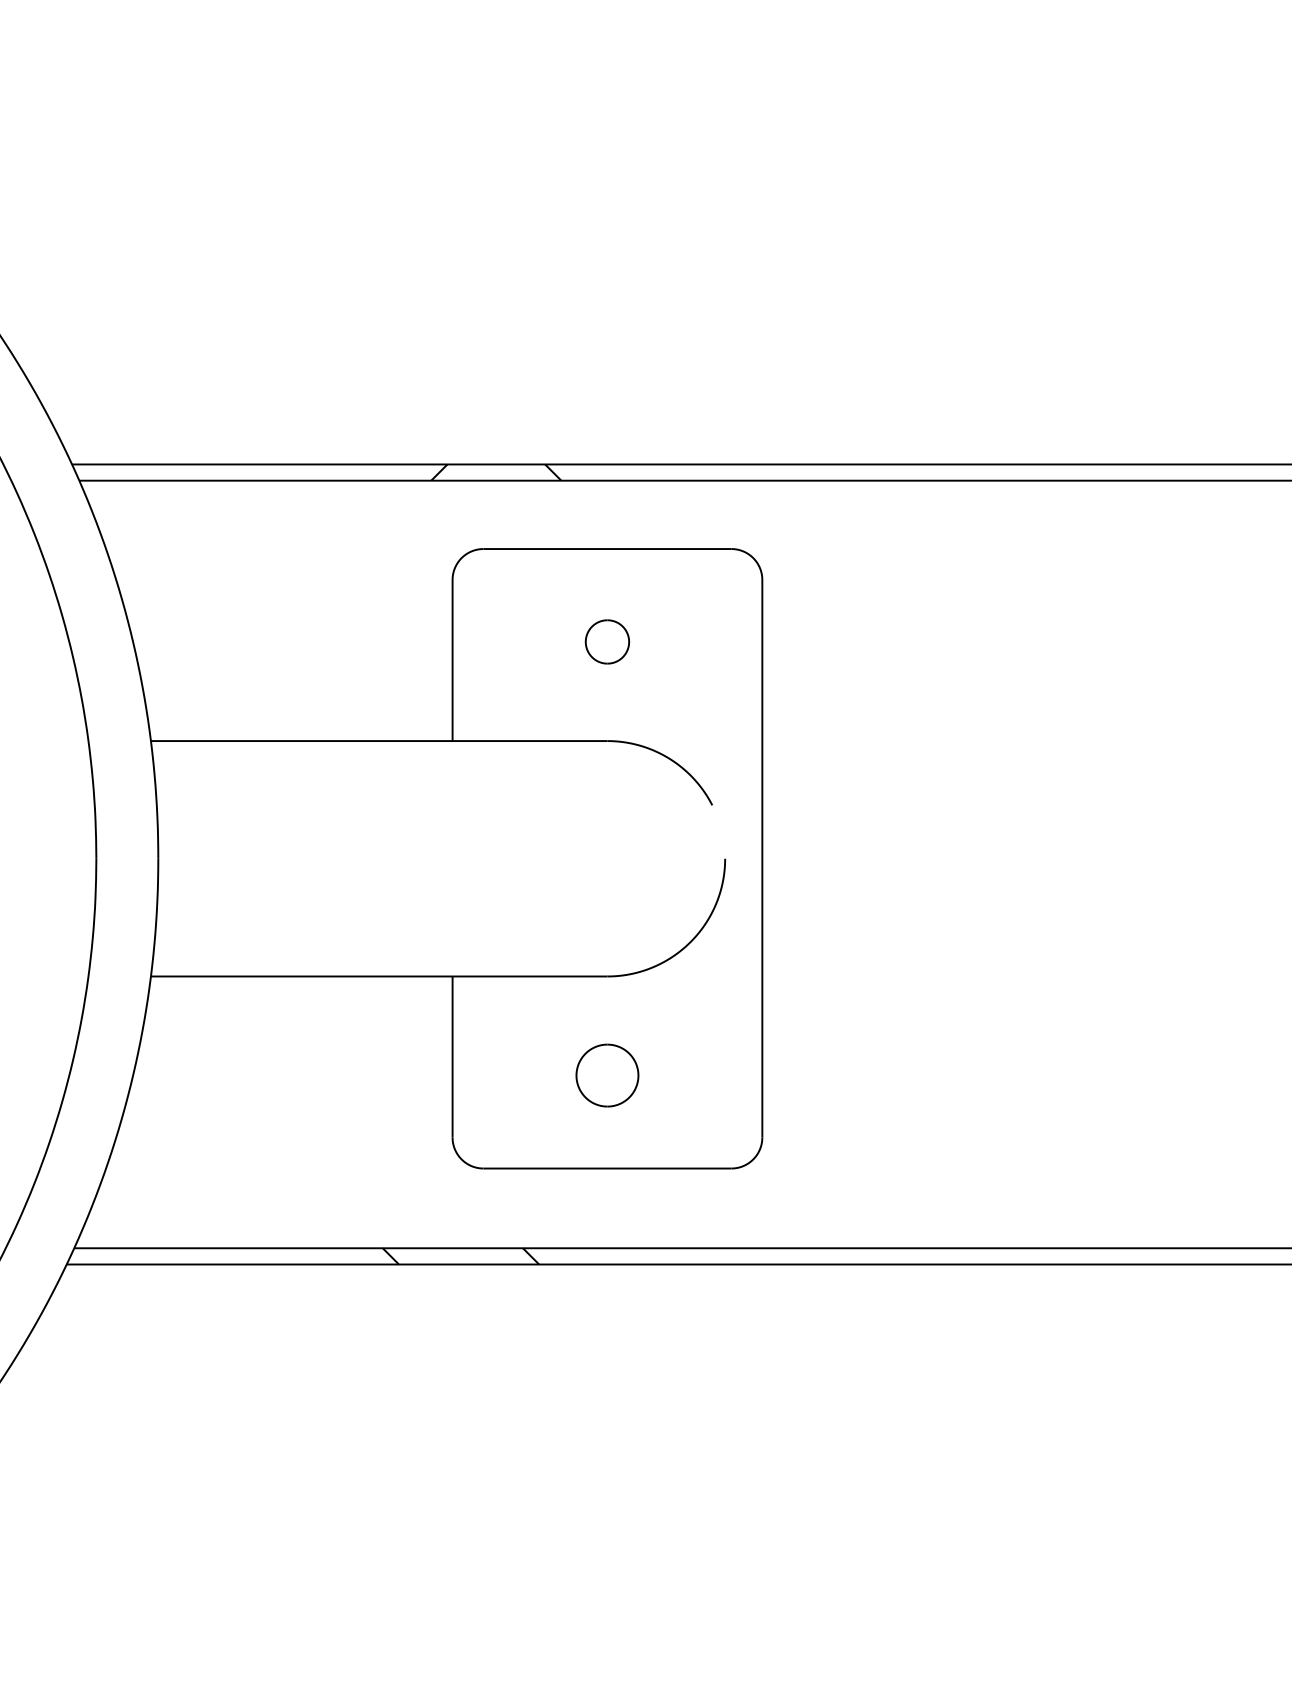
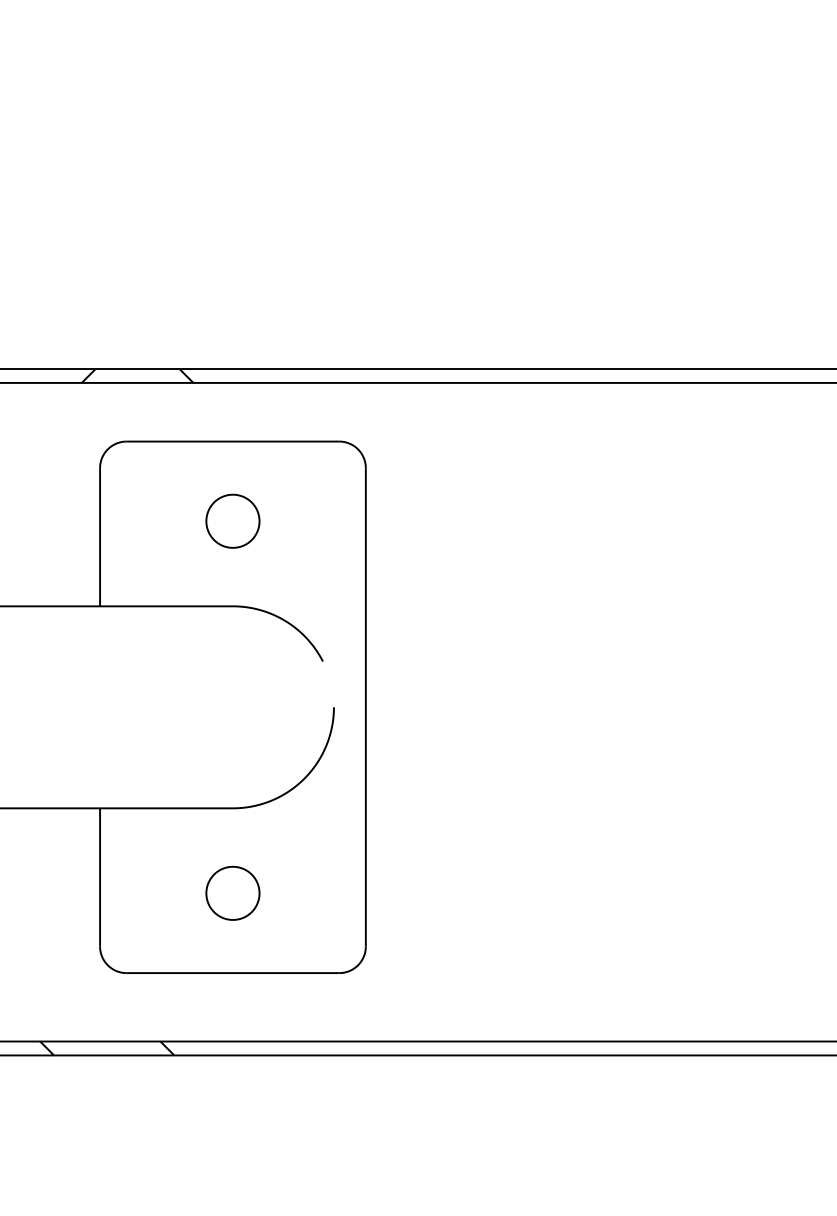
part: (607, 641) -> (232, 520), size x1.43

